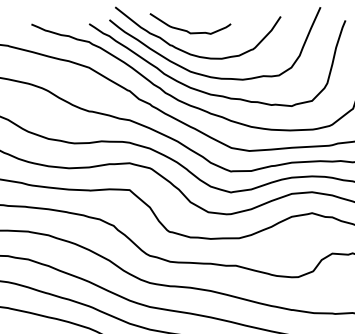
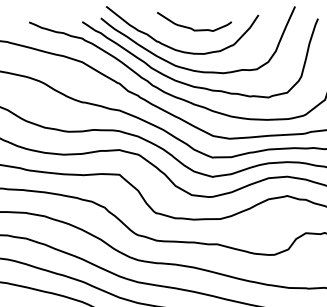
curve: (187, 30) -> (191, 27), moved

